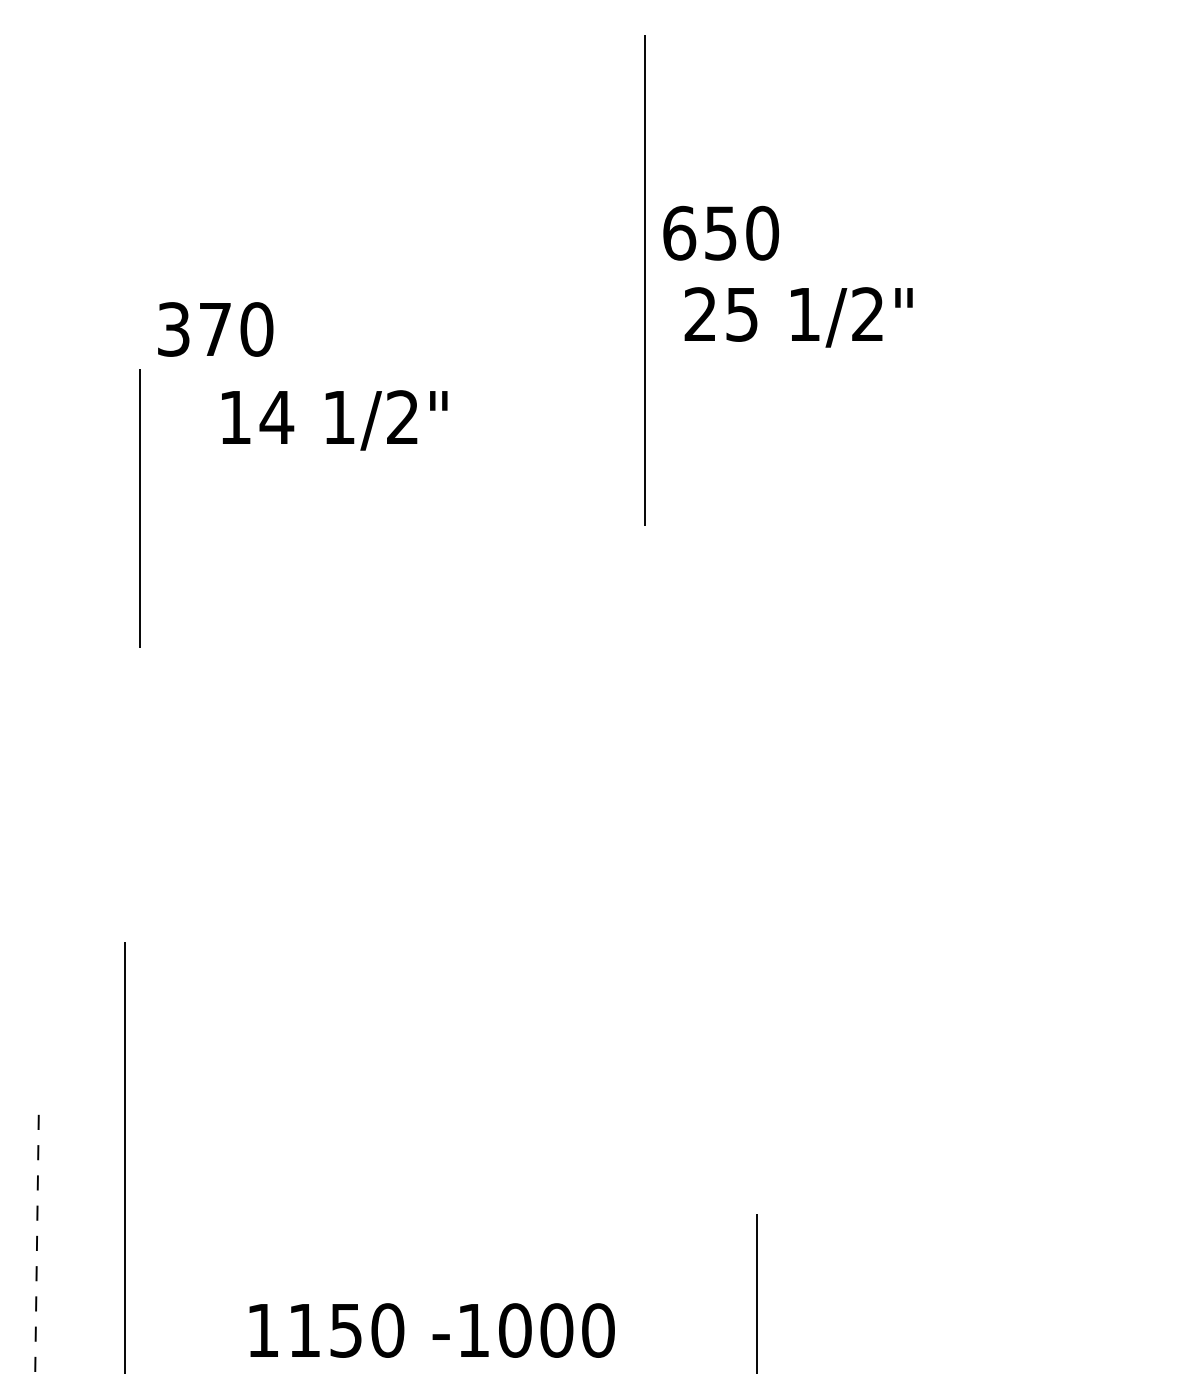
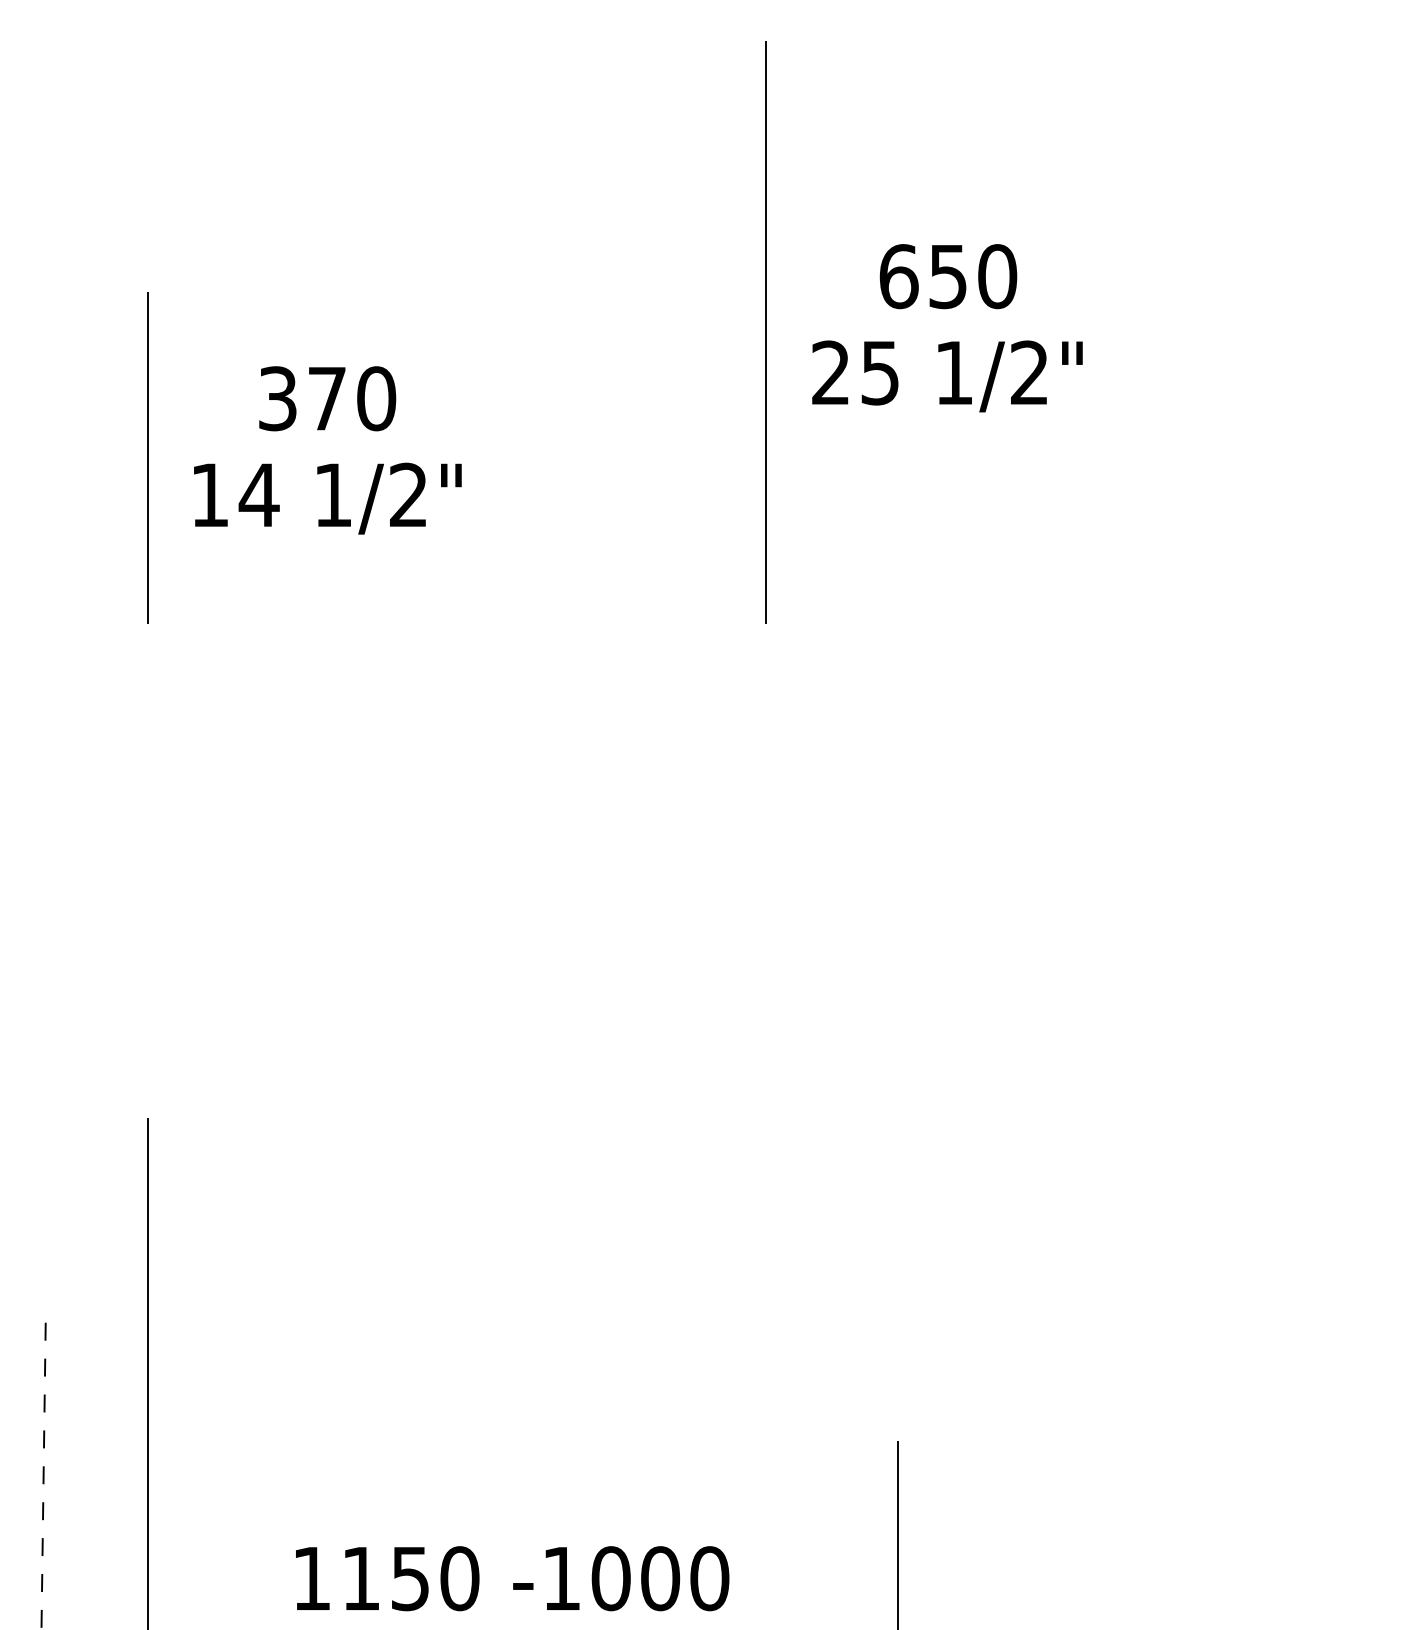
text: (721, 233) -> (948, 276), moved
text: (215, 329) -> (327, 398), moved
text: (334, 420) -> (327, 498), moved
line: (139, 507) -> (147, 457), moved

